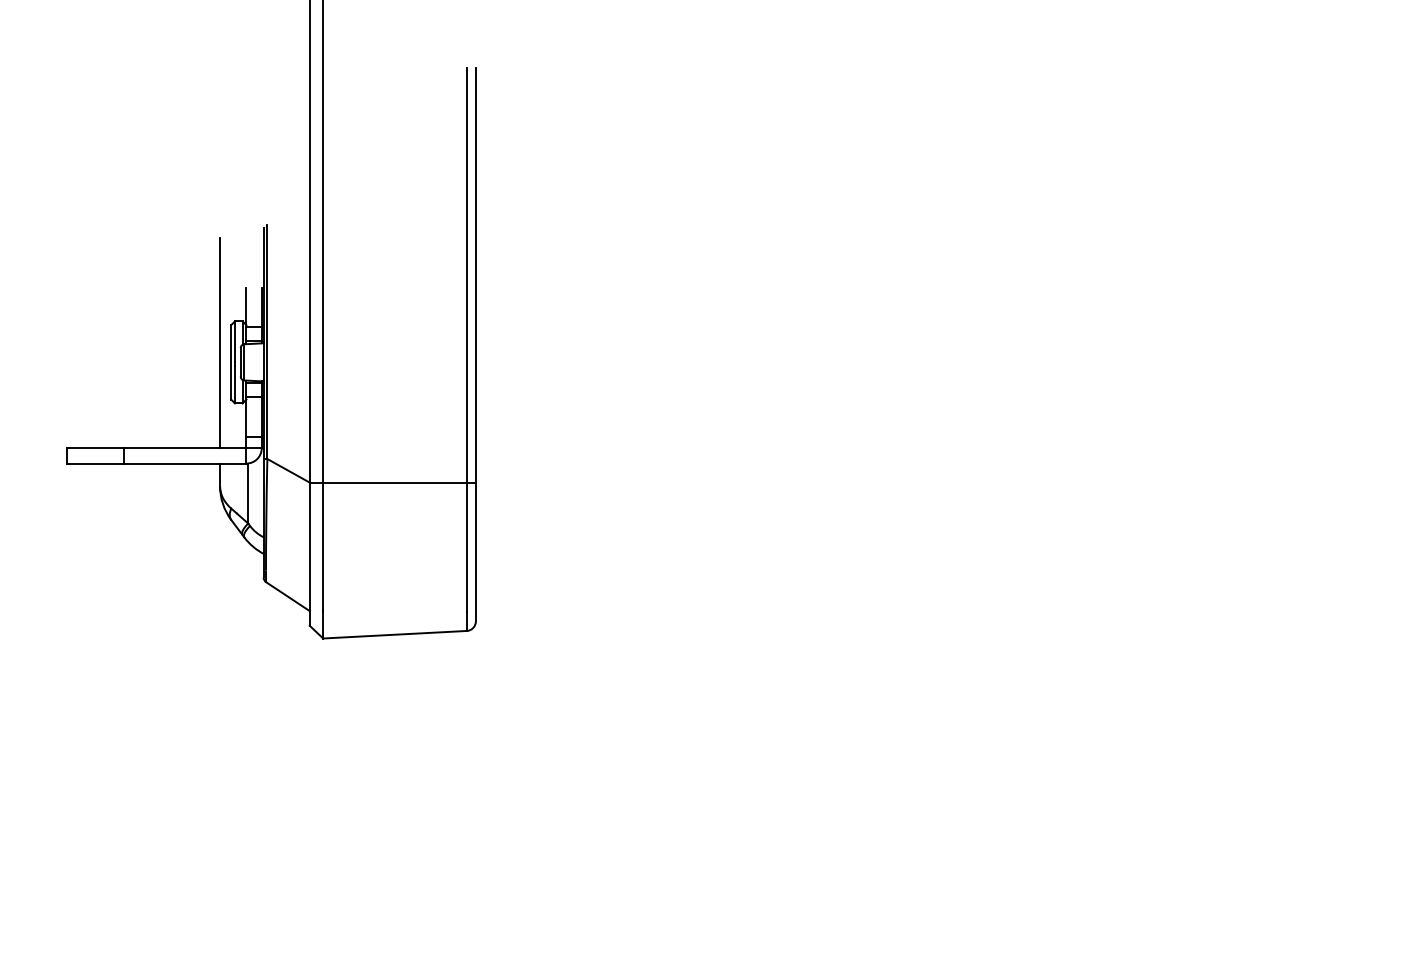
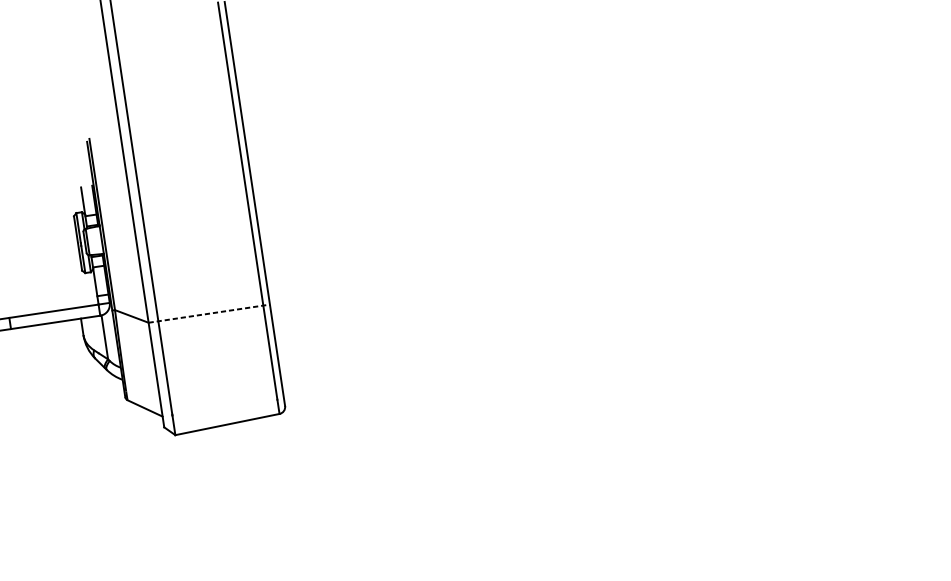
line: (220, 342) -> (68, 230), removed
line: (393, 482) -> (209, 313), solid -> dashed

